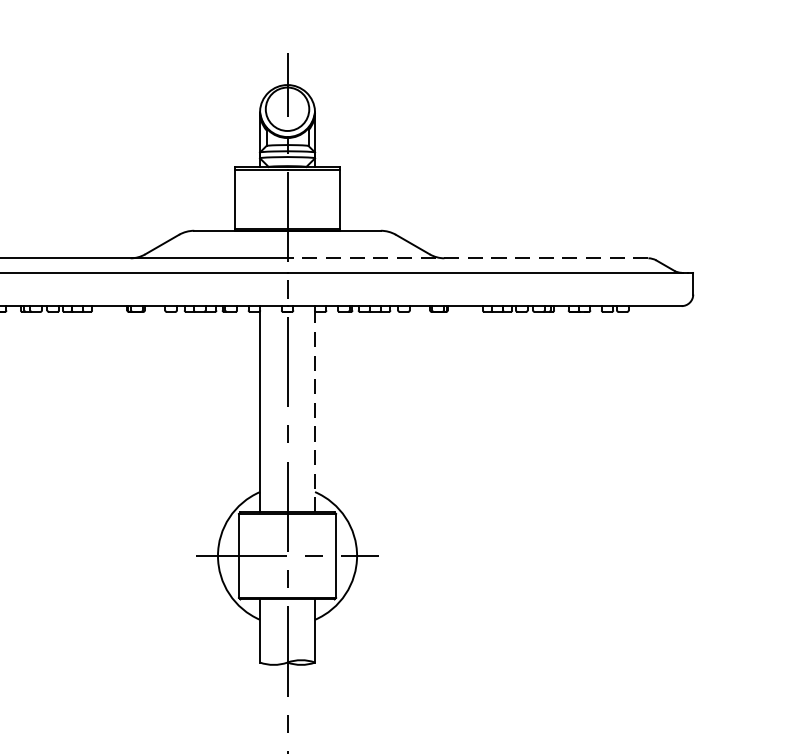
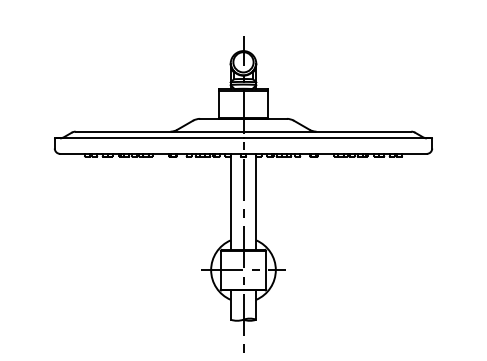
line: (468, 257) -> (327, 131), dashed -> solid
line: (315, 412) -> (256, 203), dashed -> solid

